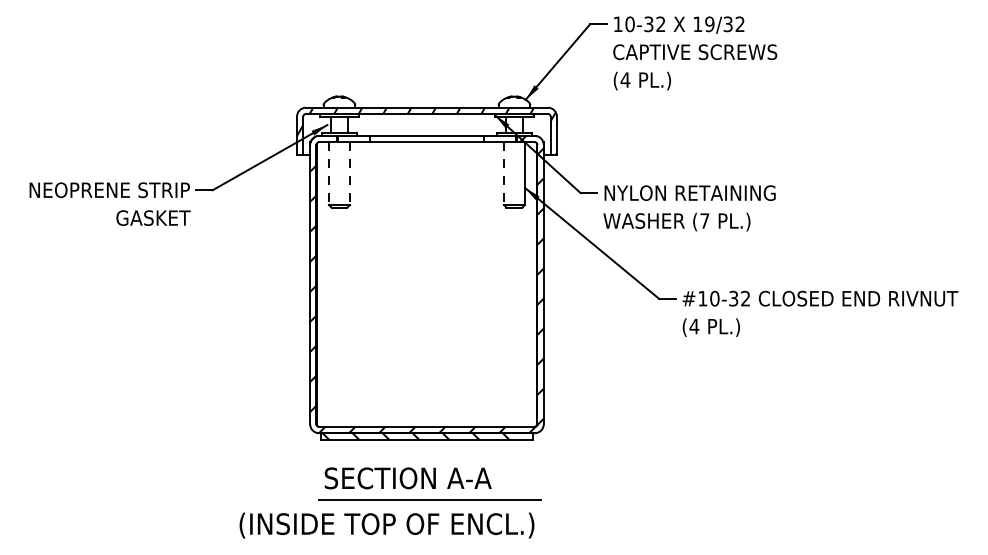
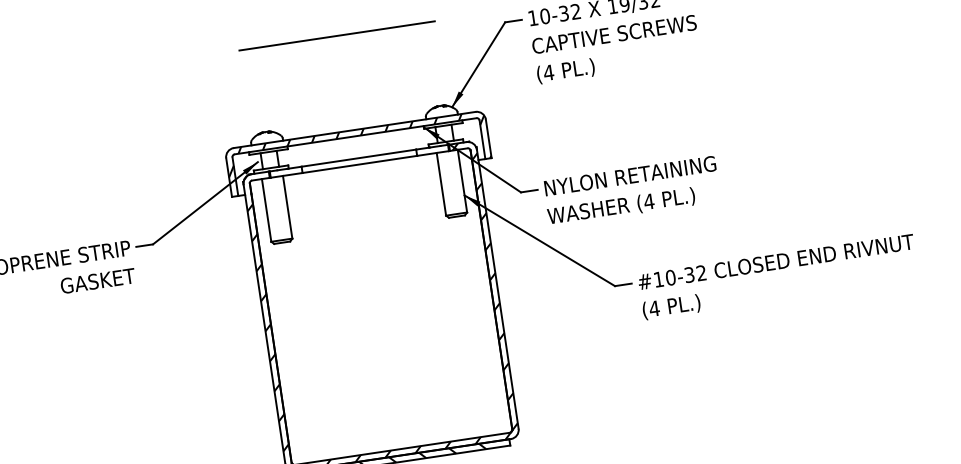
line: (423, 13) -> (337, 36), added
line: (328, 174) -> (266, 211), dashed -> solid
line: (350, 174) -> (288, 208), dashed -> solid
line: (503, 174) -> (441, 185), dashed -> solid
text: (704, 220) -> (648, 201), (7 -> (4

